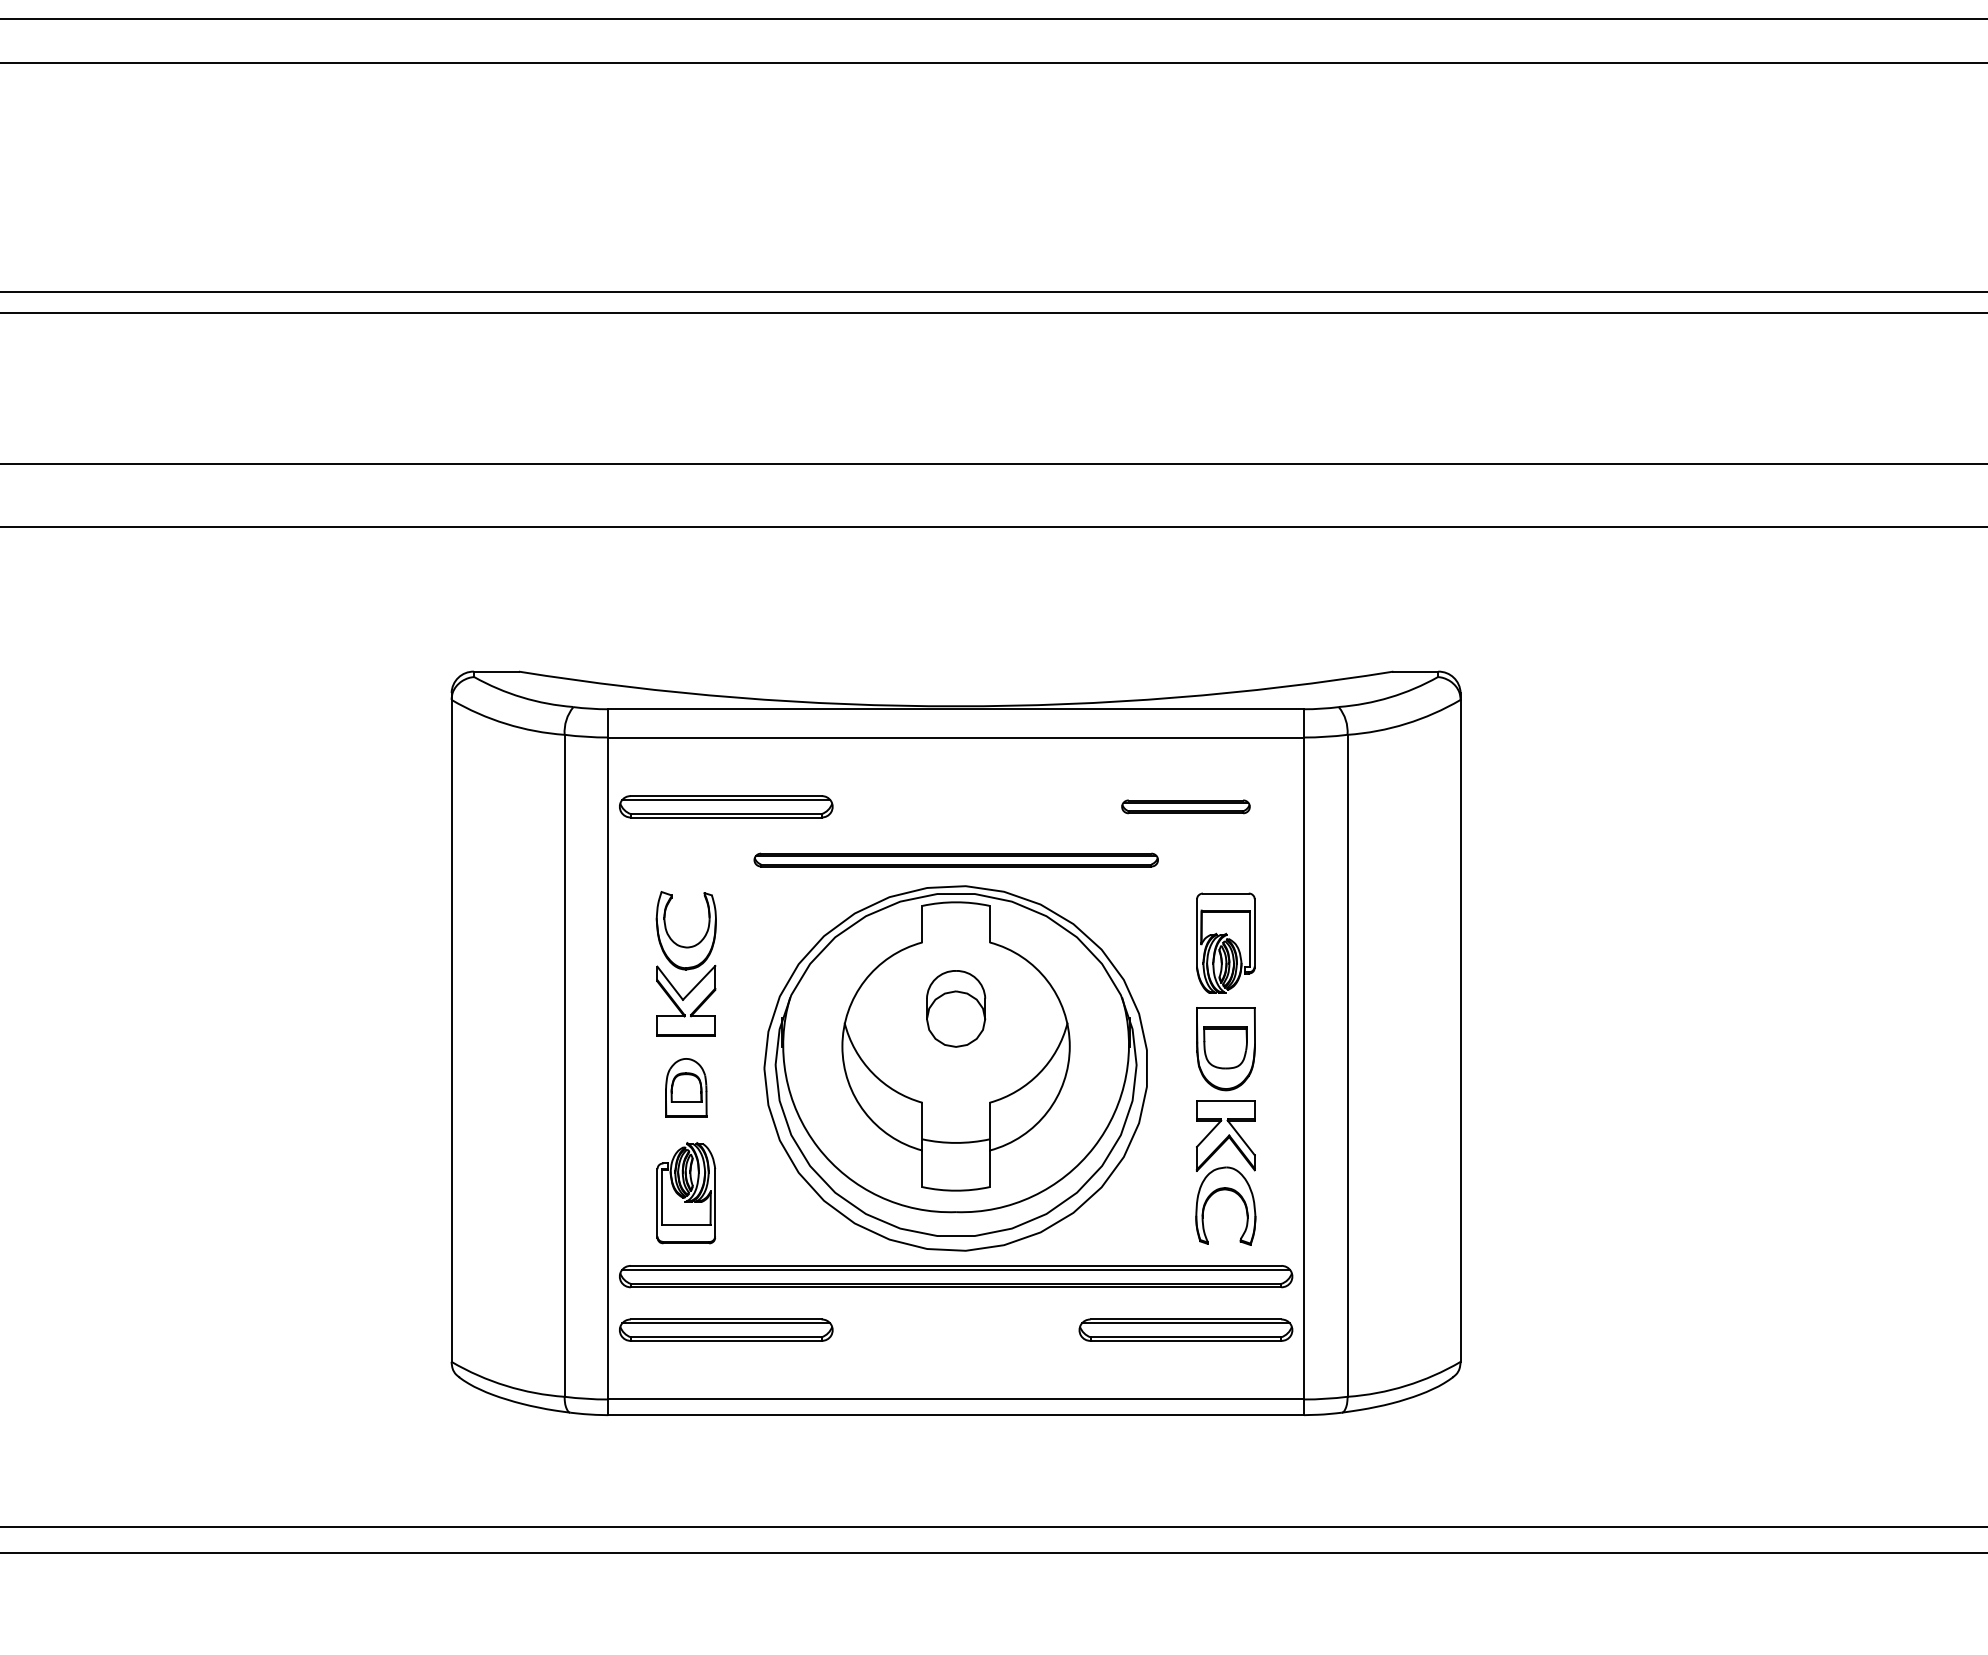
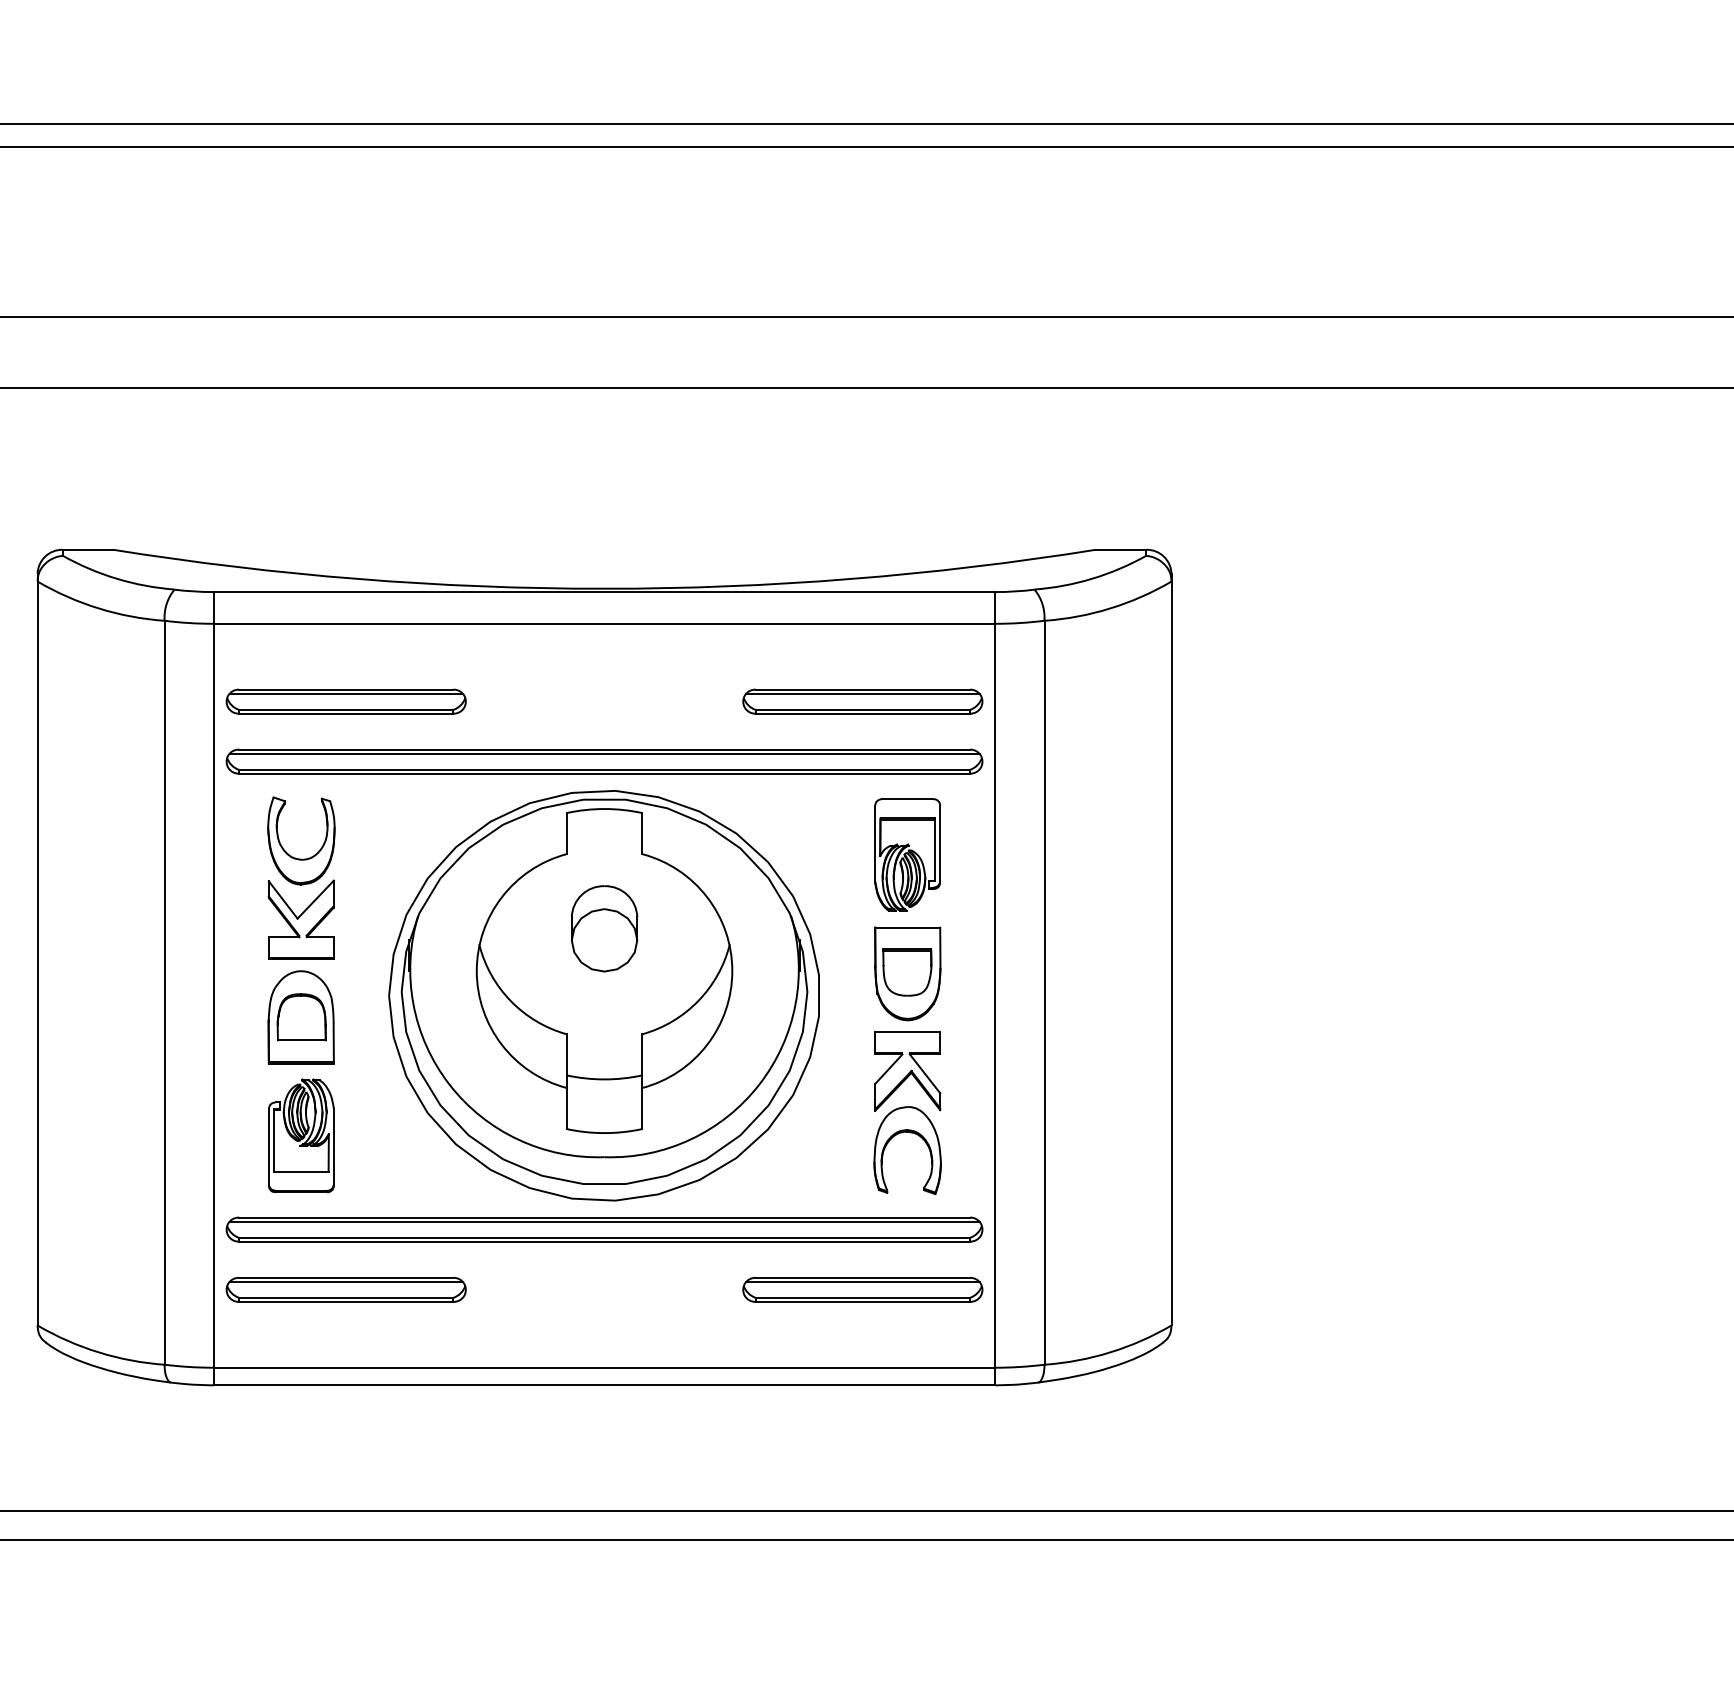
part: (1185, 806) -> (862, 701), size x1.67
part: (956, 859) -> (604, 760), size x1.67
part: (686, 1087) -> (301, 1017), size x1.43

